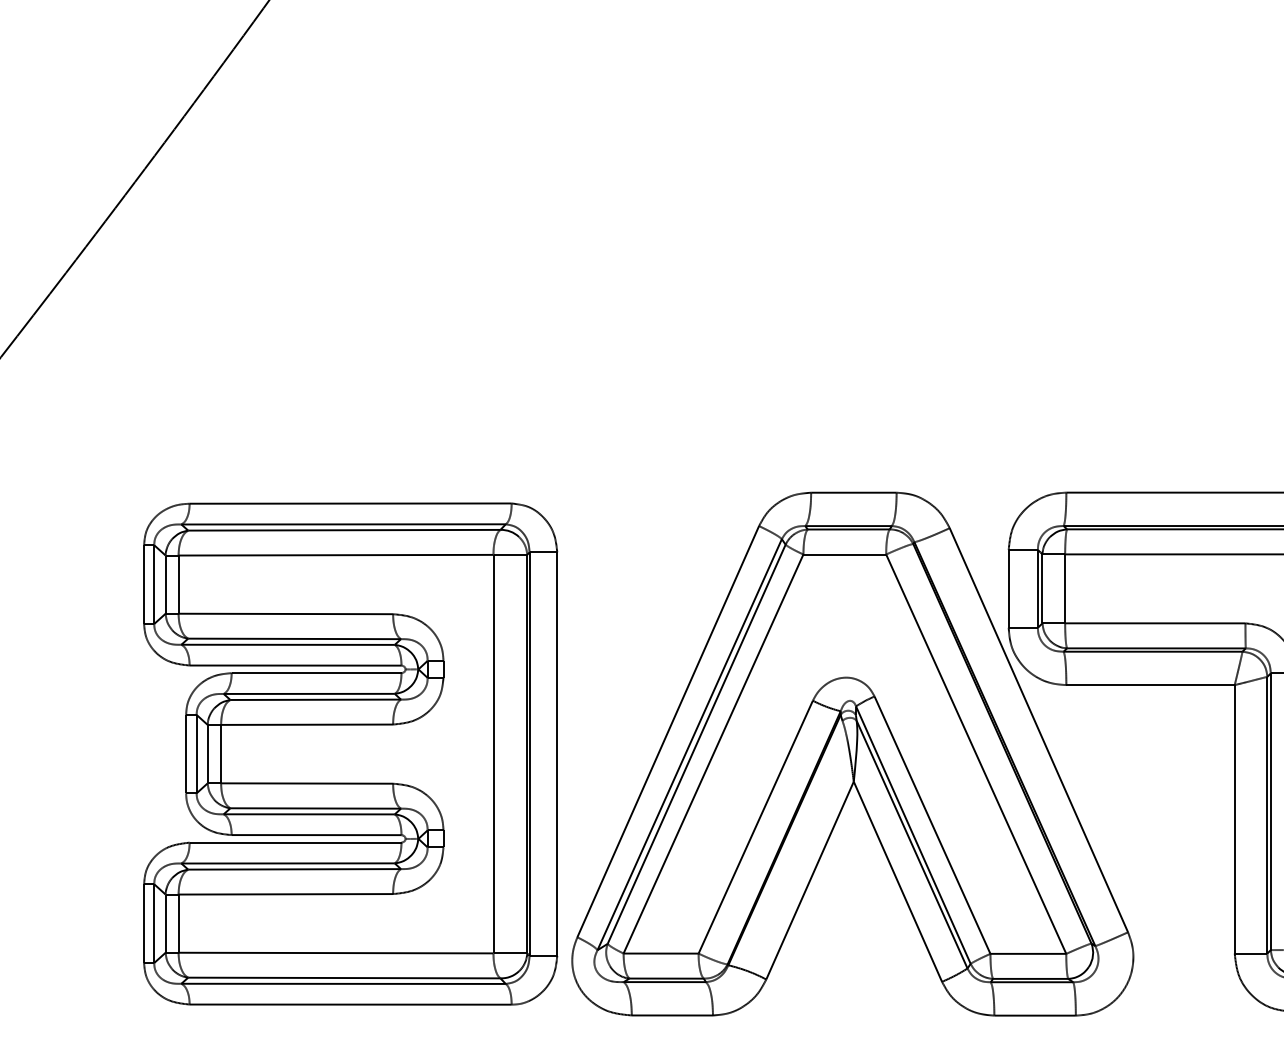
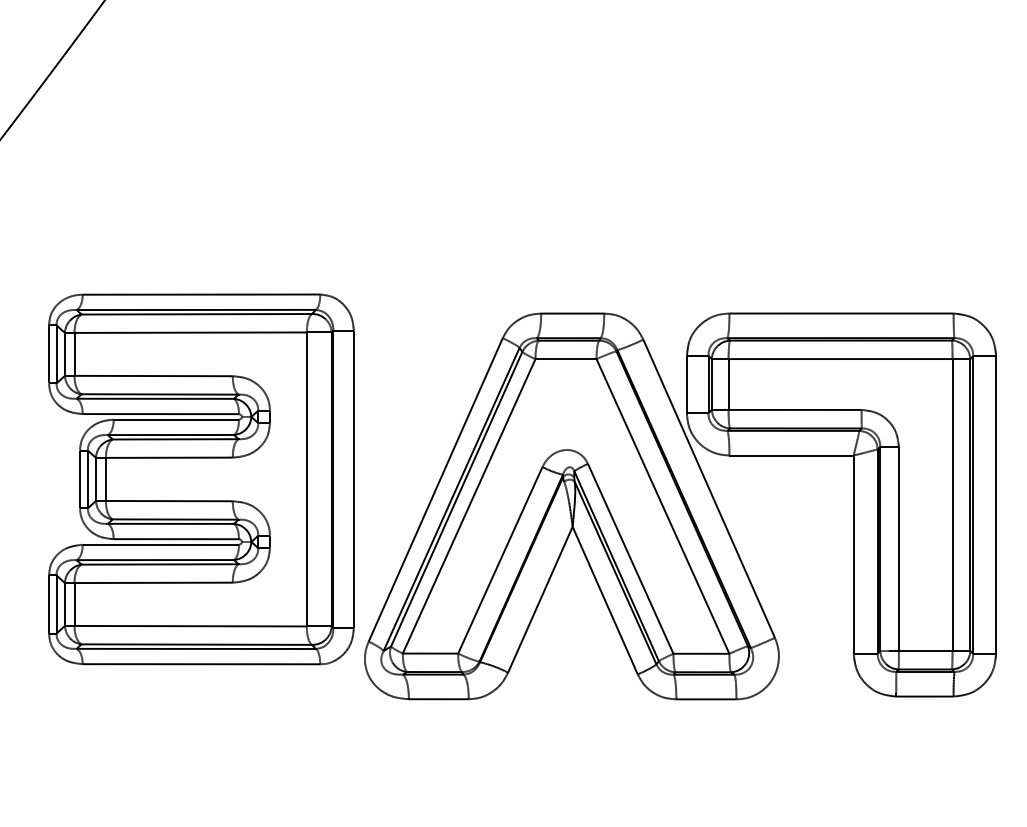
part: (350, 754) -> (201, 479), moved

